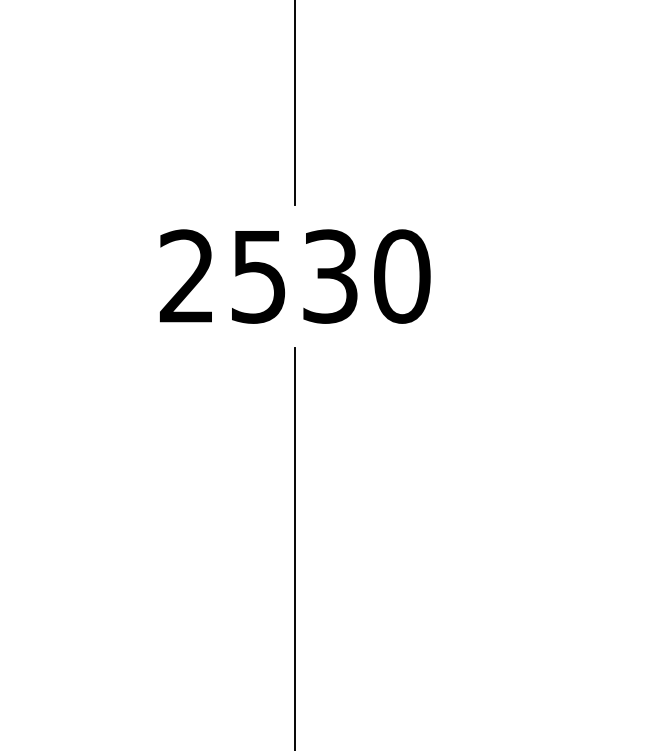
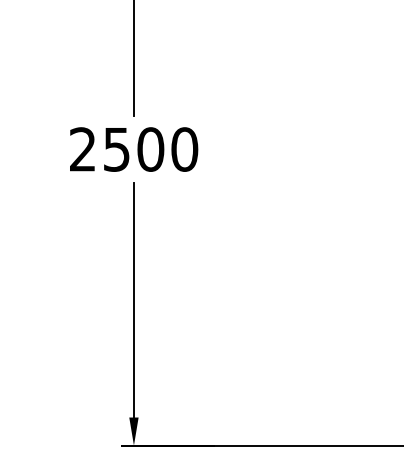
text: (329, 276) -> (150, 149), 2530 -> 2500

